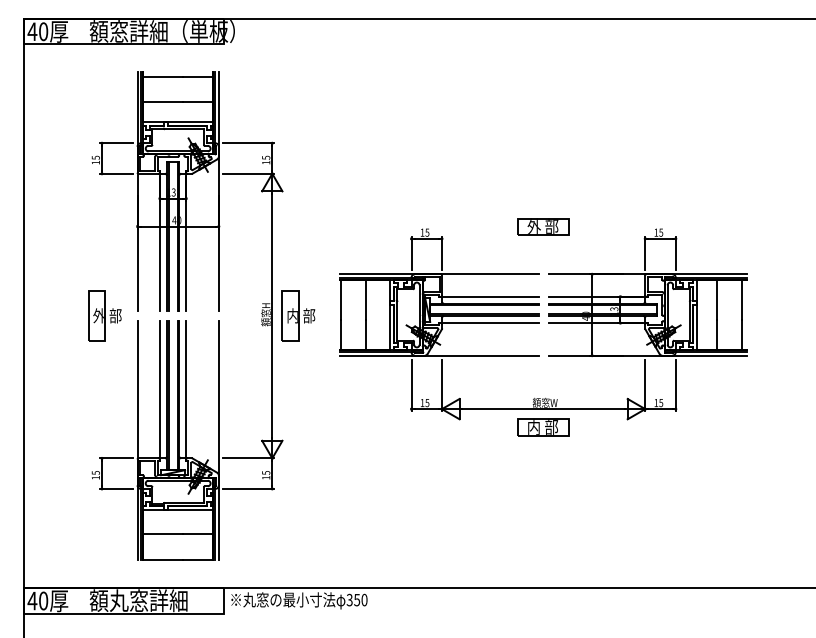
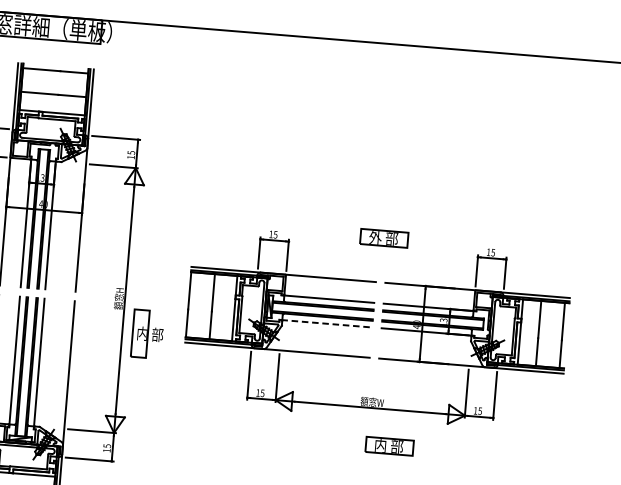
part: (298, 315) -> (147, 333), moved
line: (489, 323) -> (326, 324), solid -> dashed
part: (543, 427) -> (389, 446), moved

